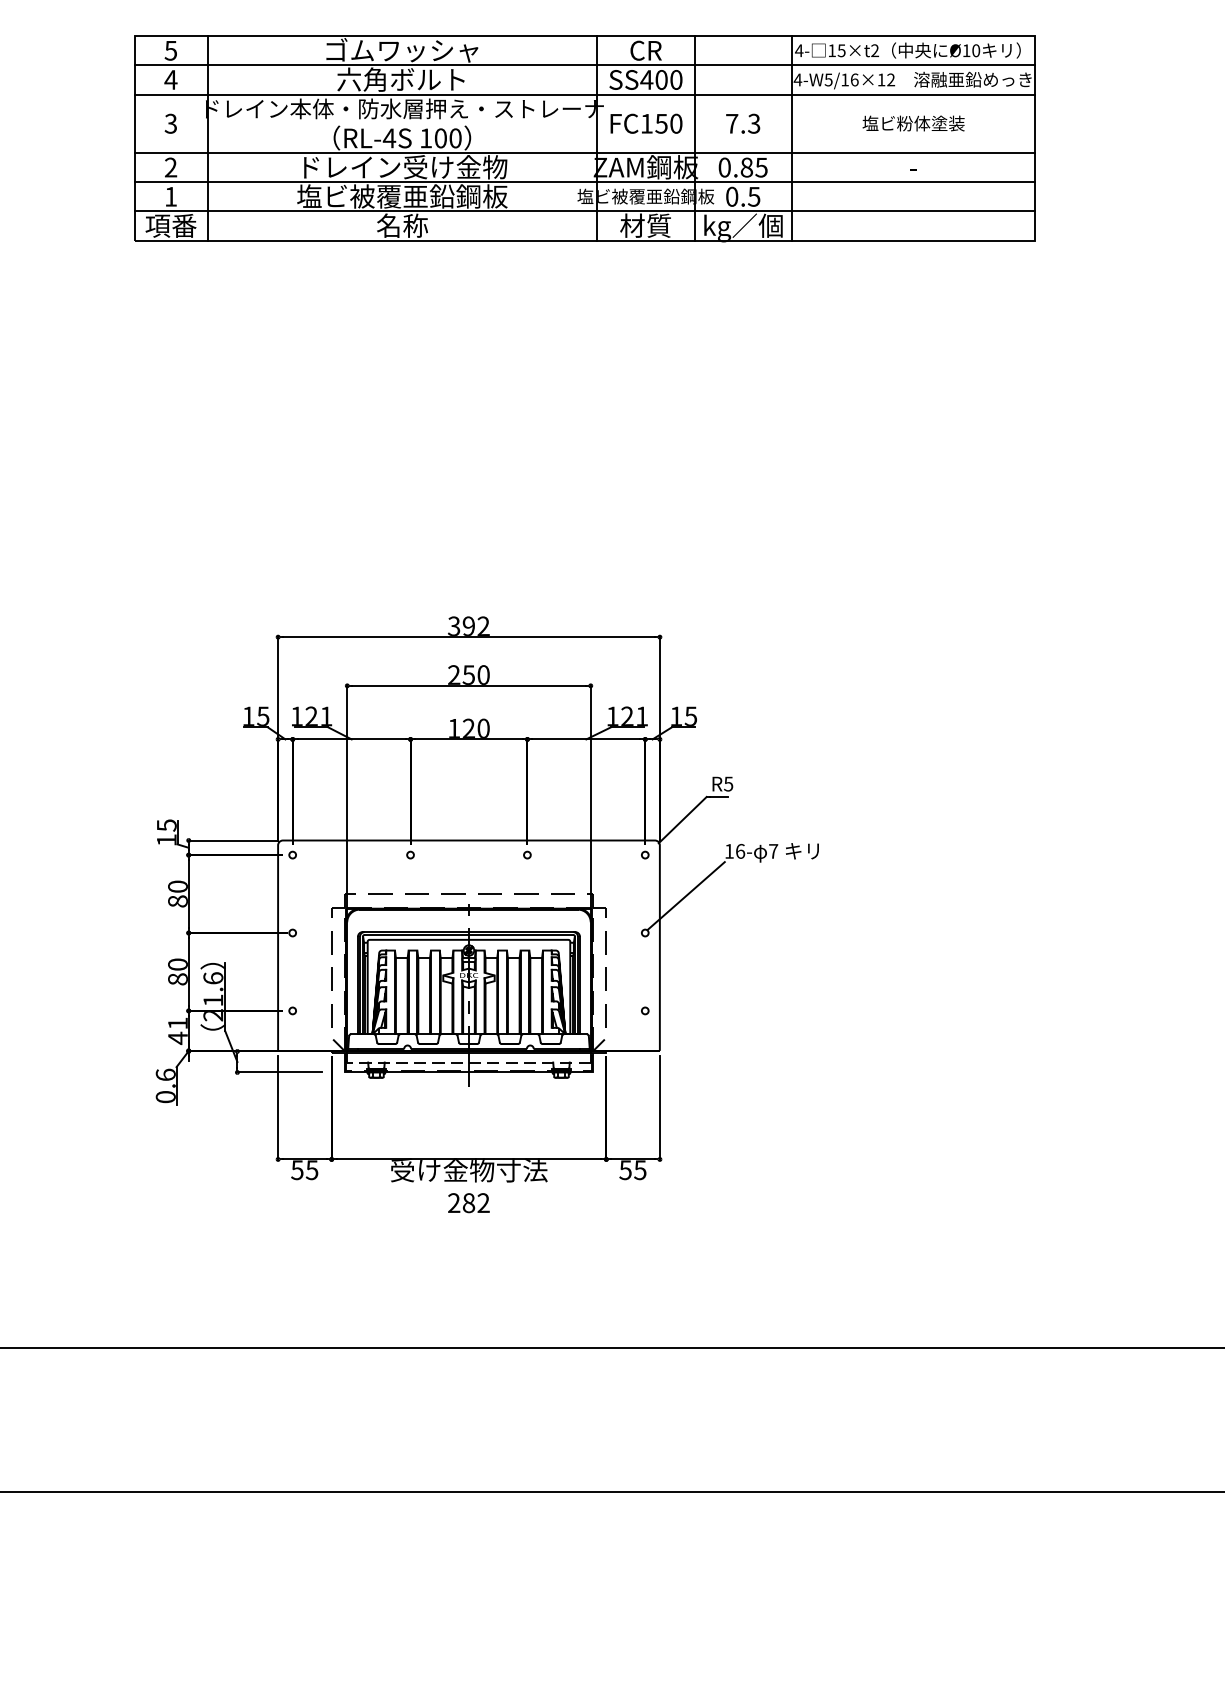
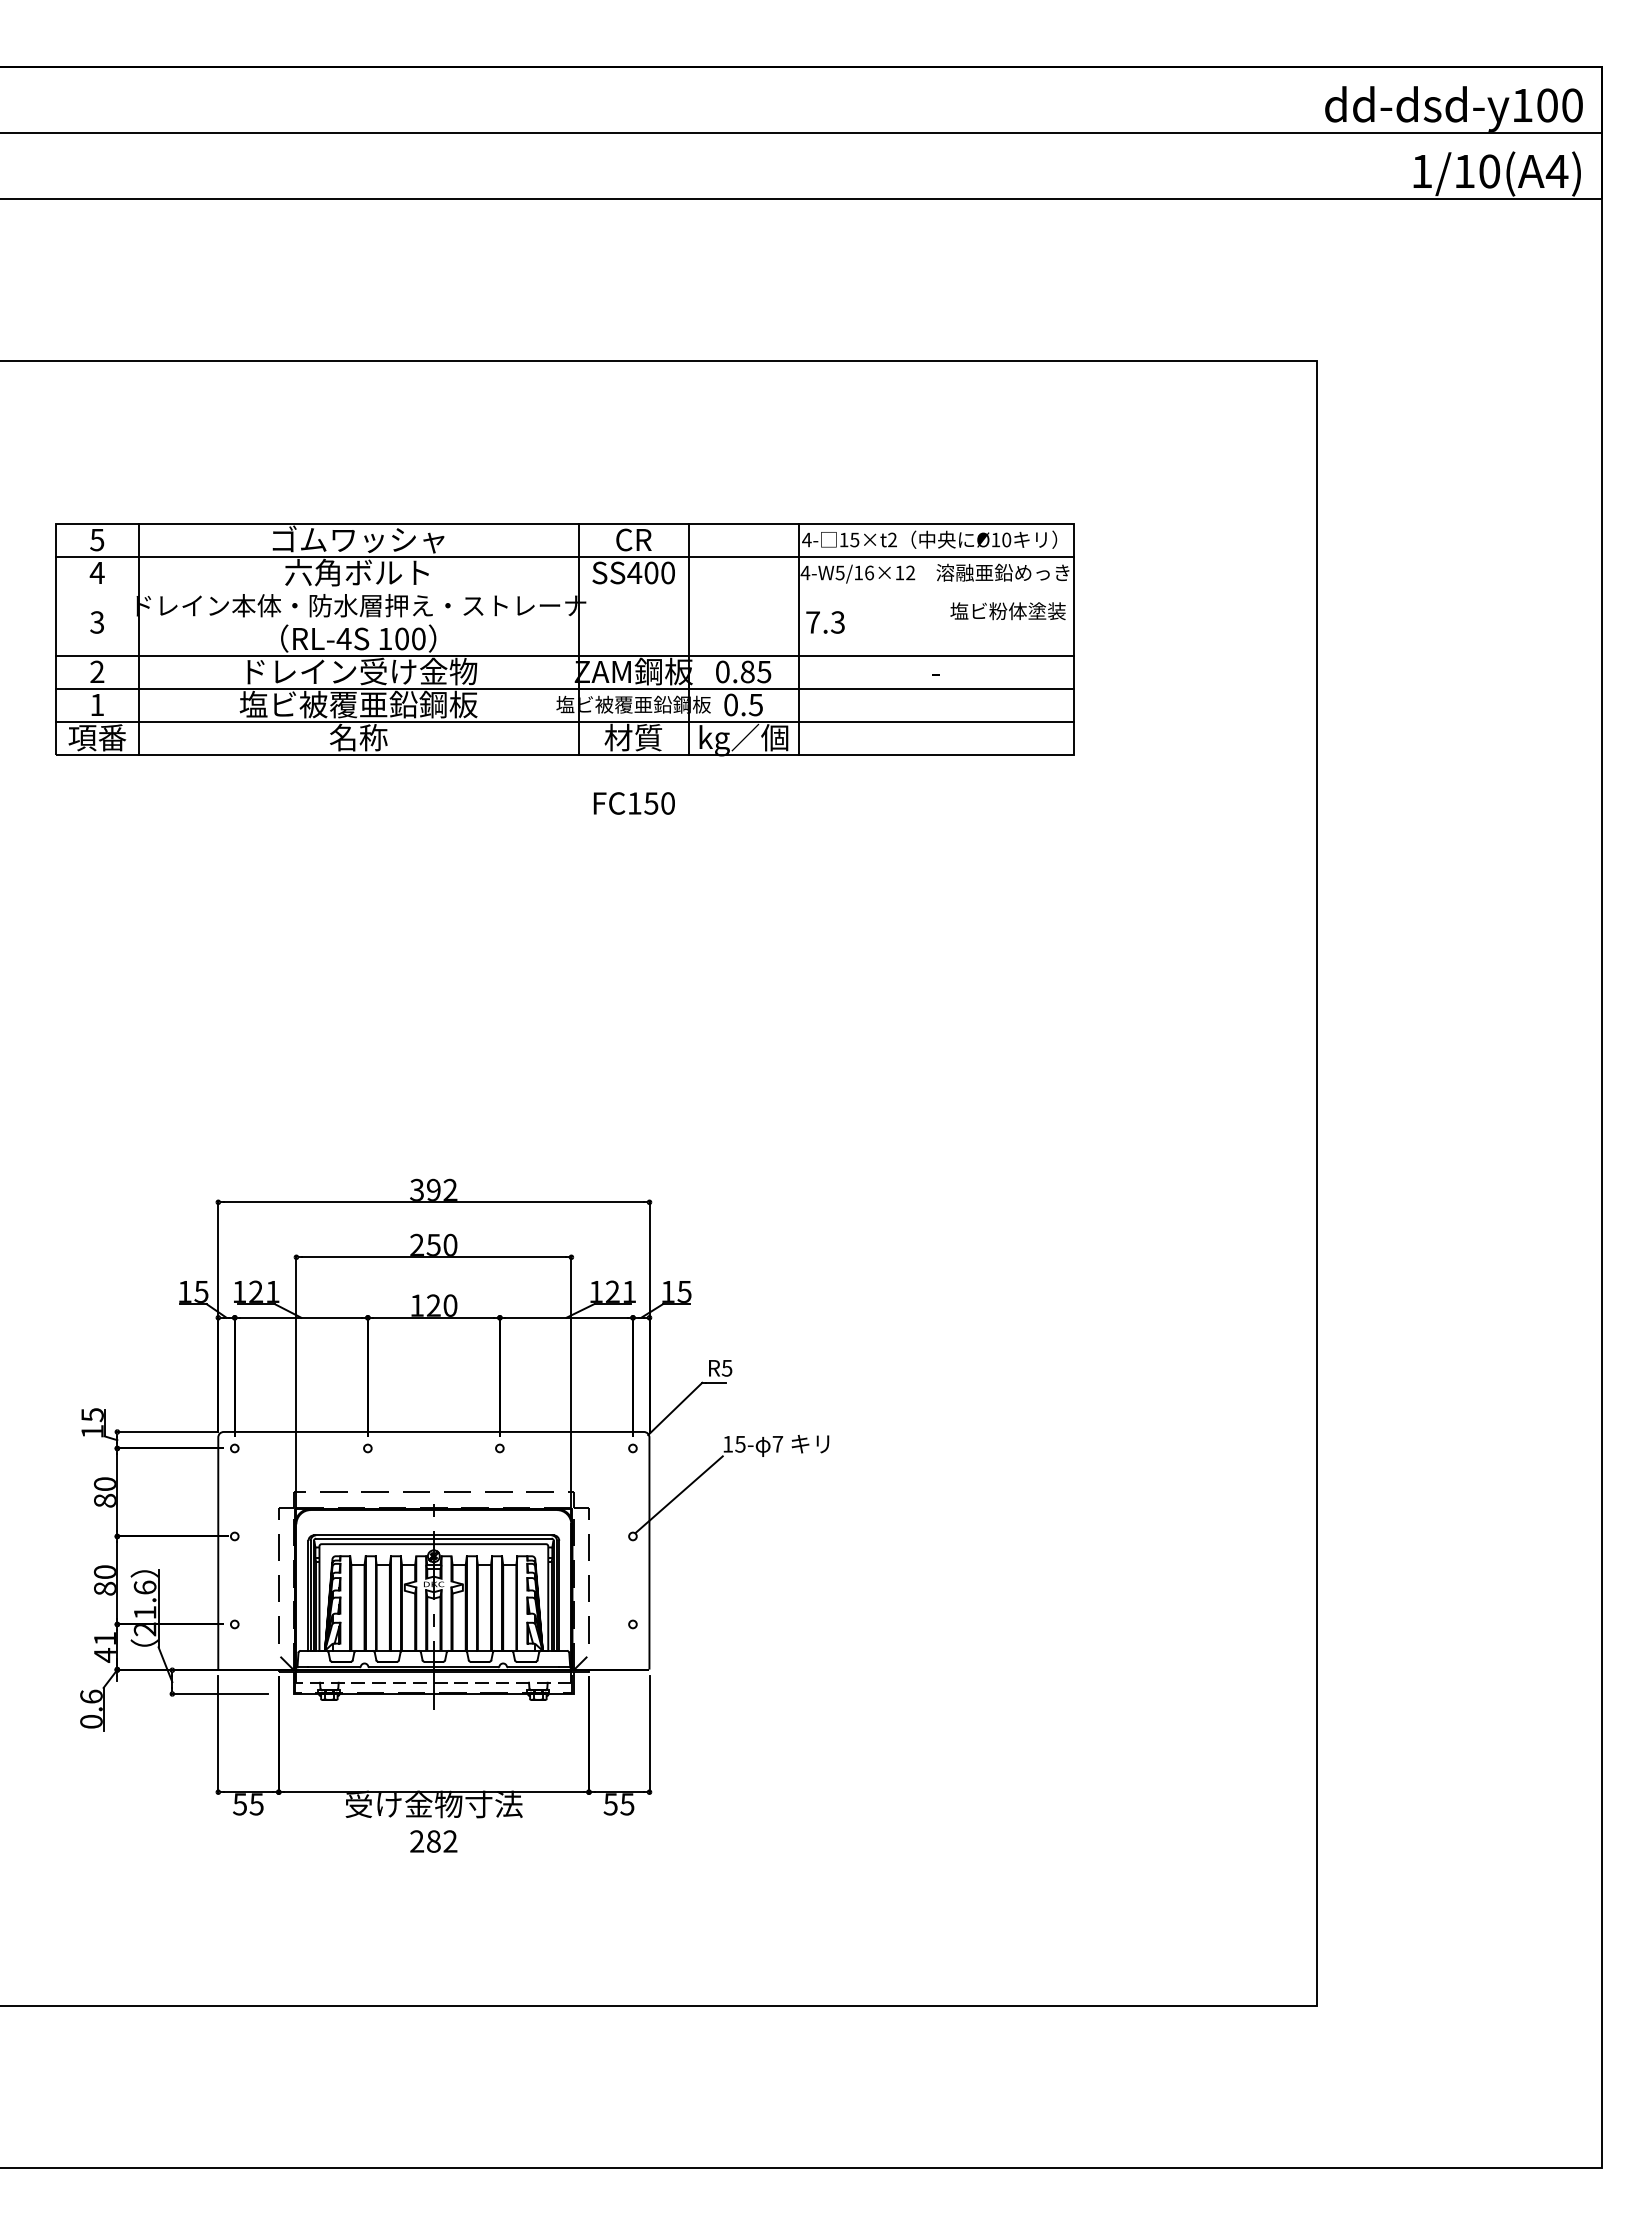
line: (584, 94) -> (564, 589), removed
text: (645, 123) -> (633, 803), moved
text: (743, 123) -> (825, 622), moved
text: (913, 123) -> (1007, 611), moved
text: (740, 850) -> (740, 1443), 16- -> 15-

